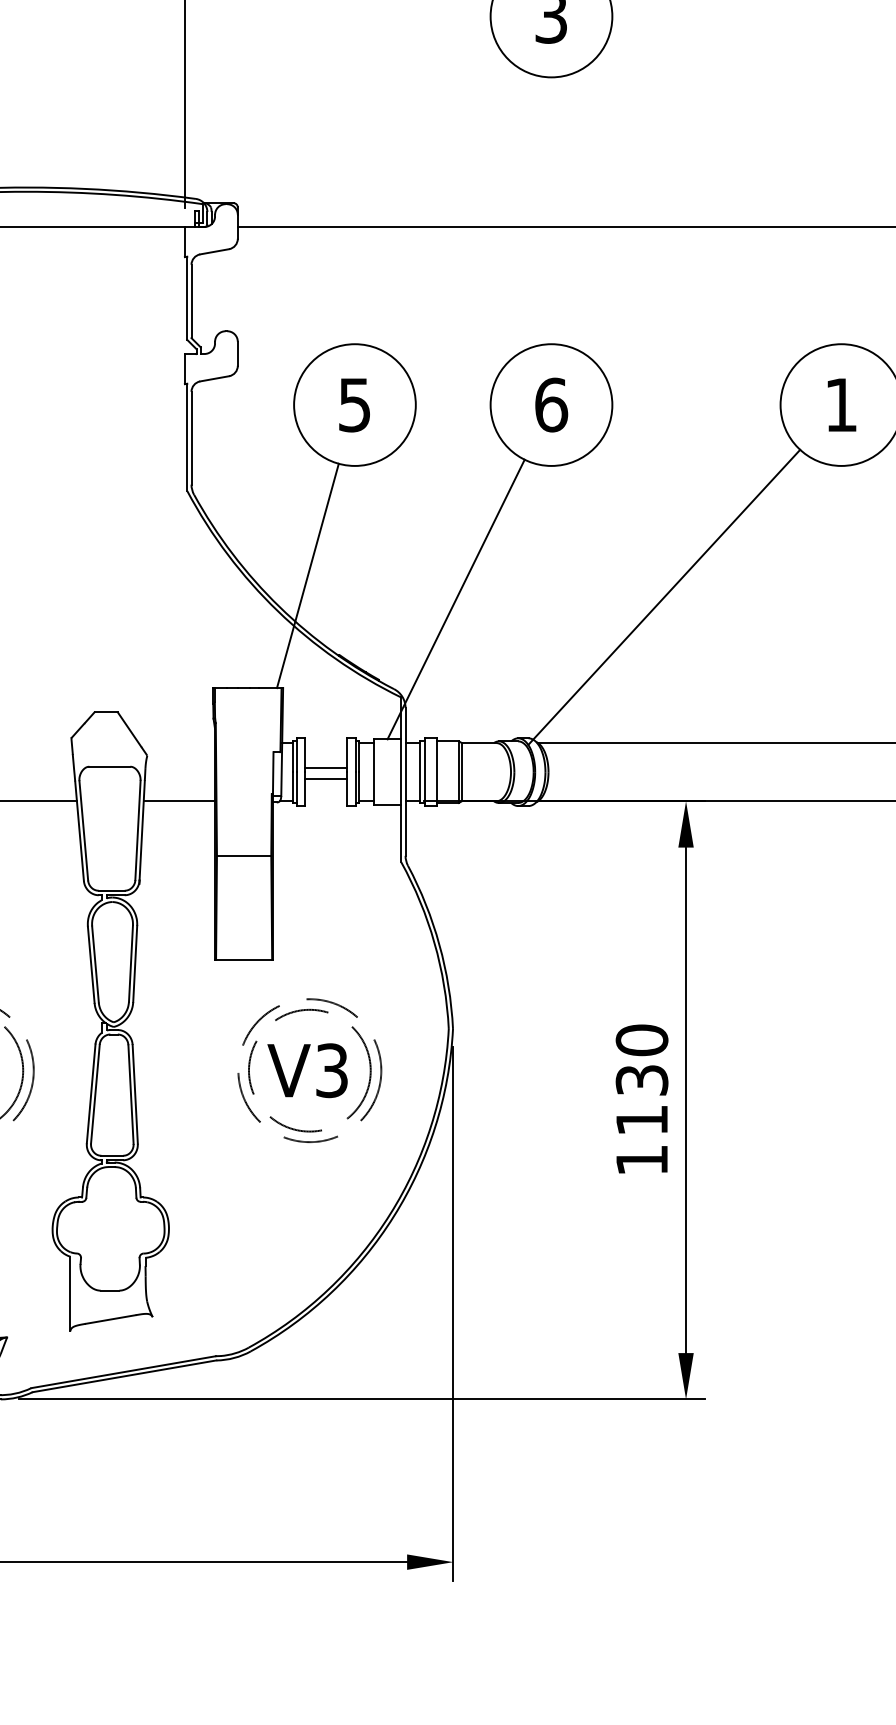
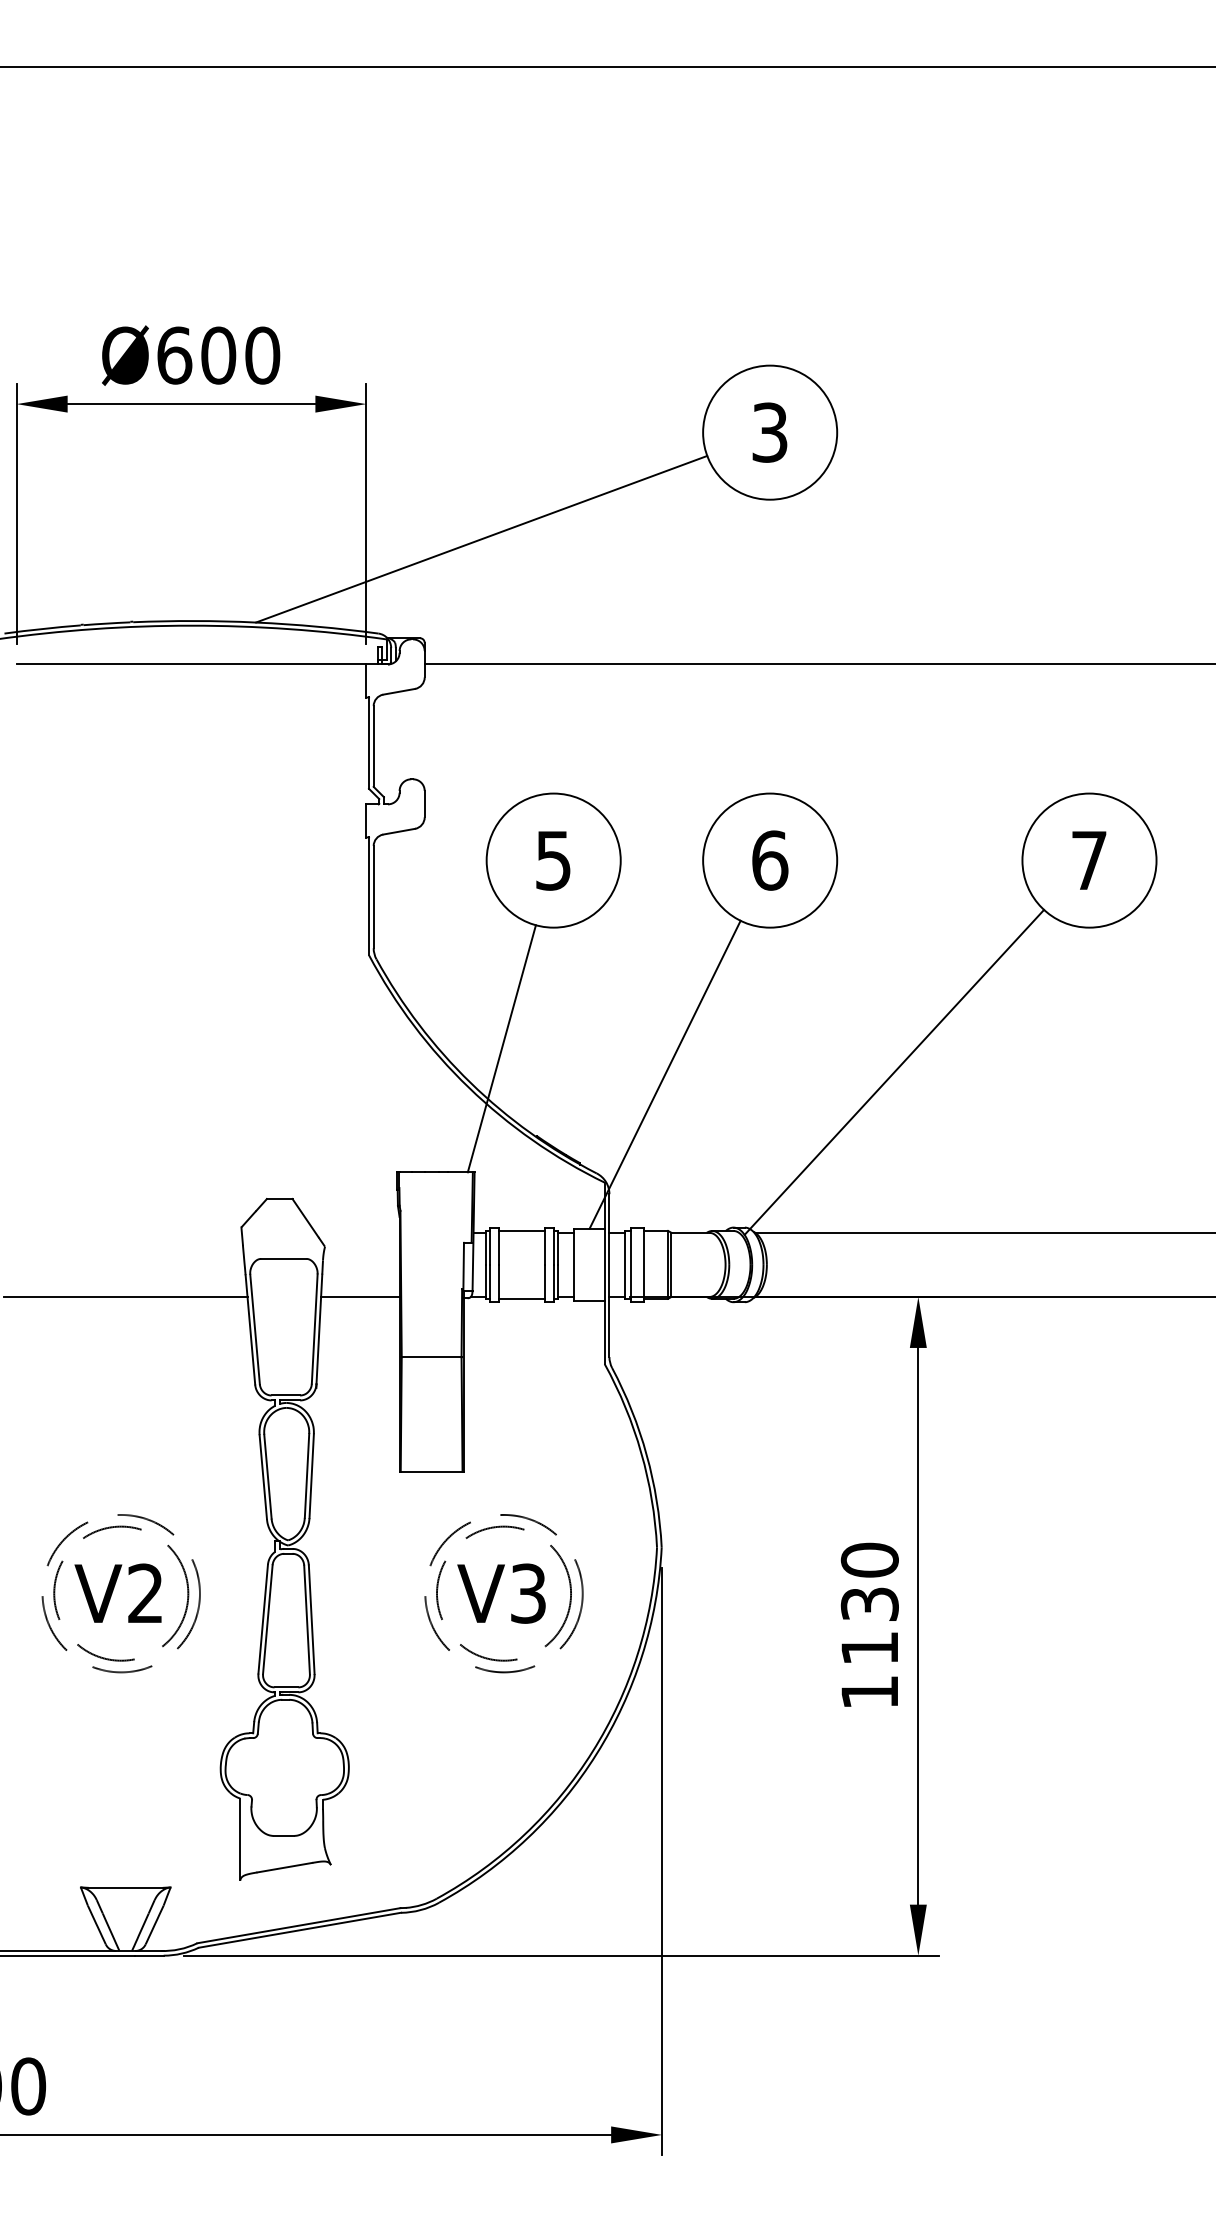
line: (289, 112) -> (481, 538), added
text: (841, 404) -> (1089, 860), 1 -> 7
line: (325, 768) -> (521, 1298), moved
line: (325, 779) -> (521, 1230), moved

